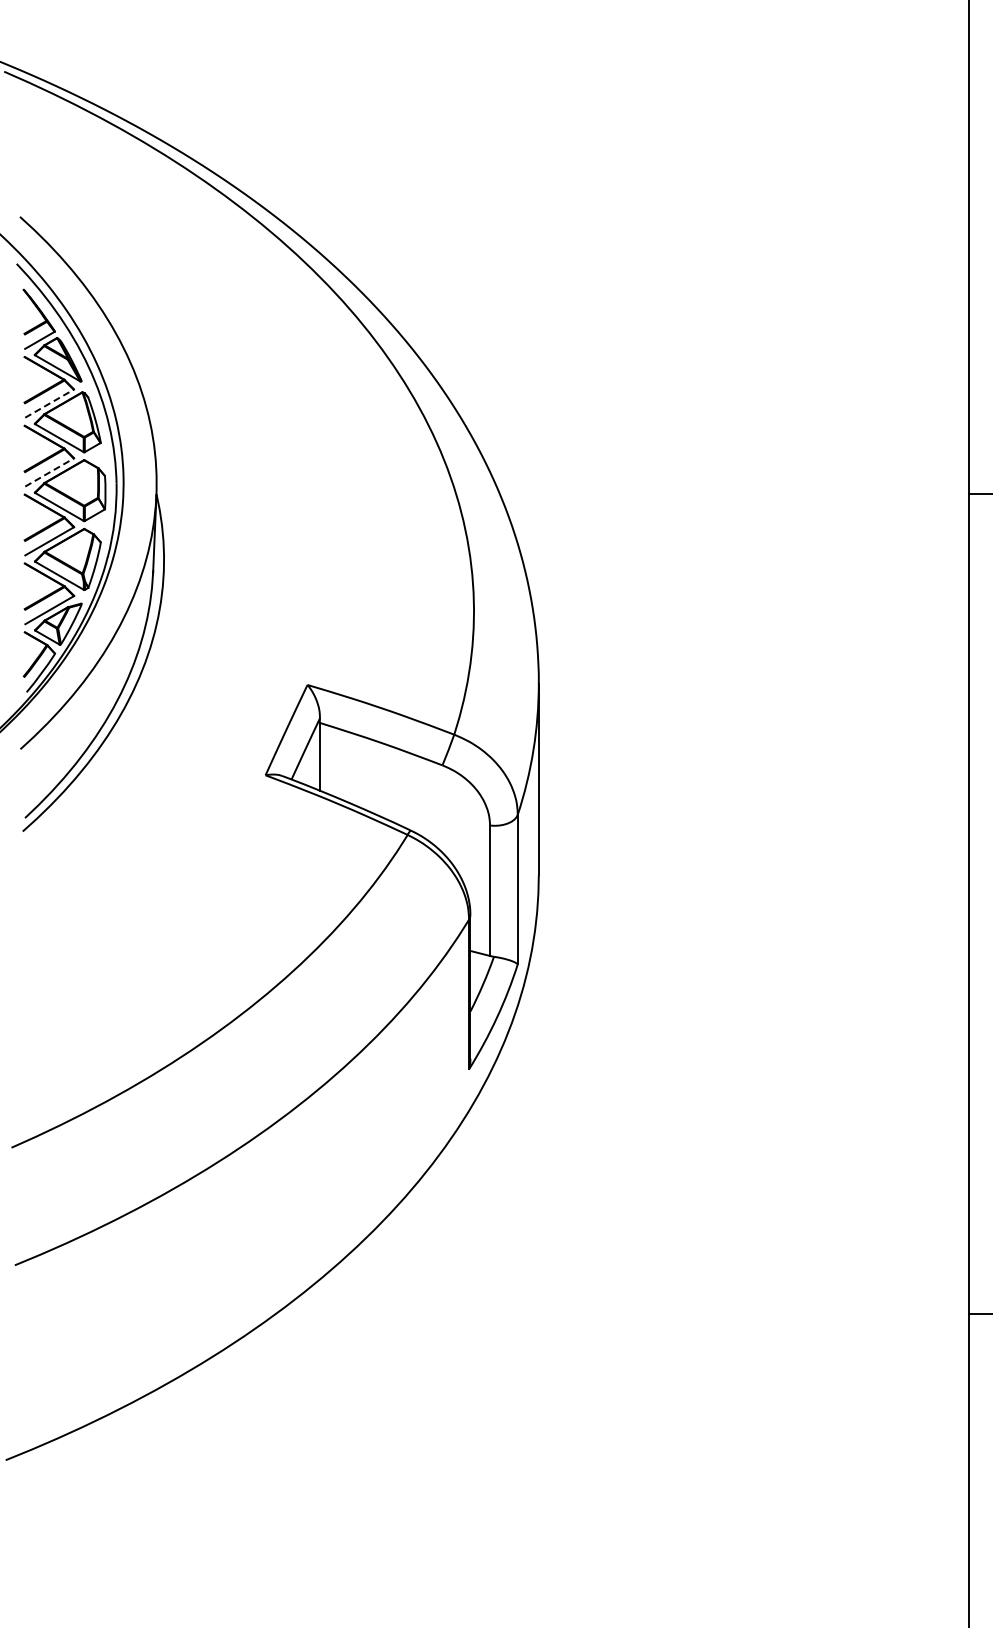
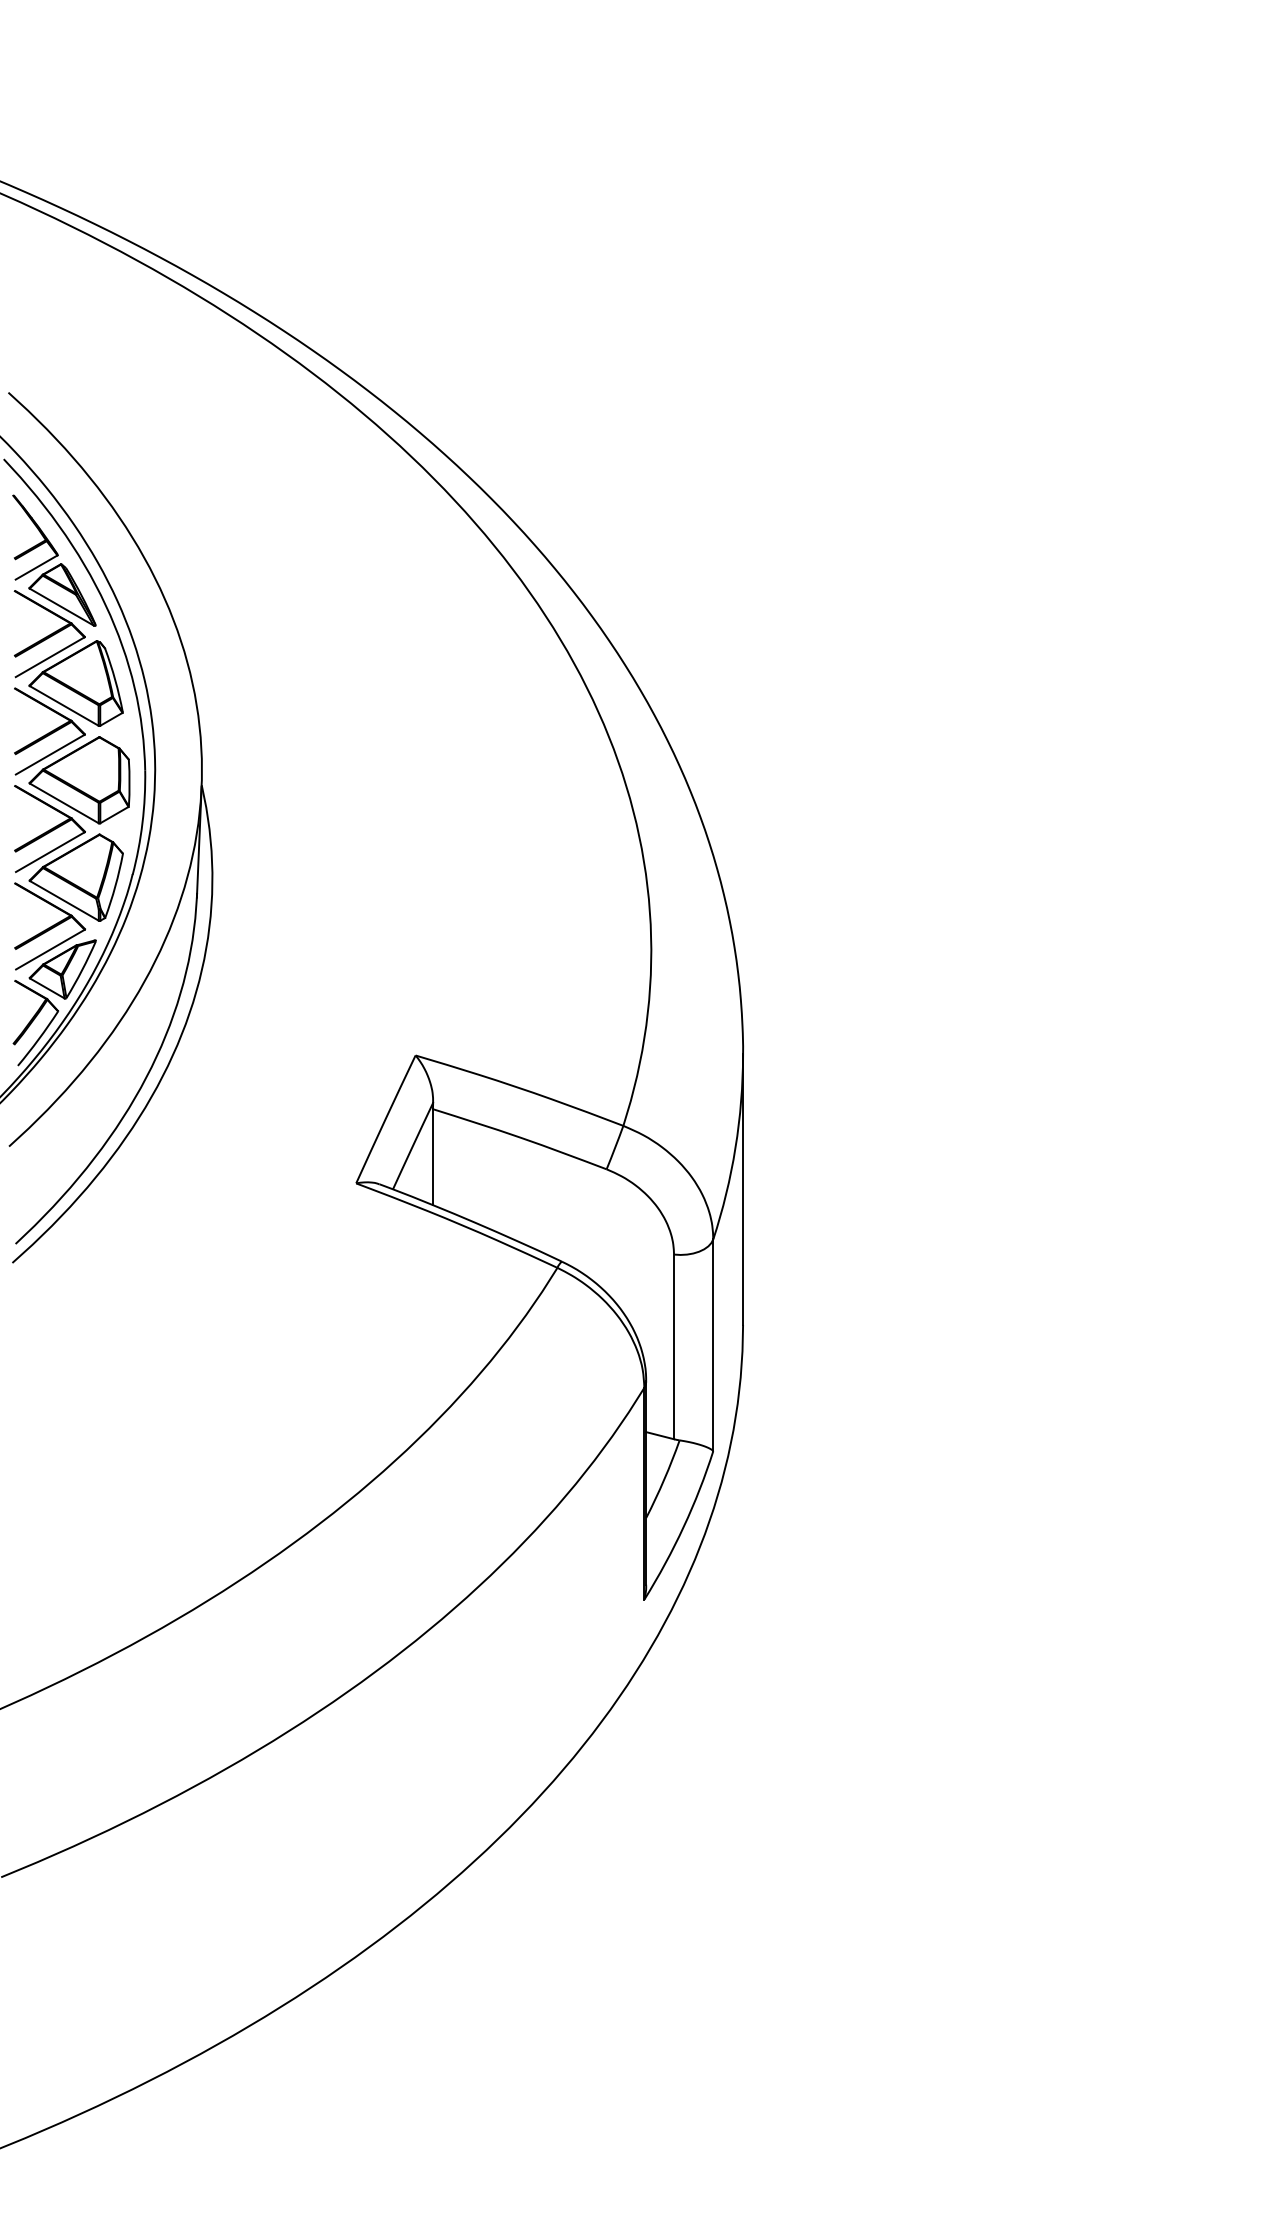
line: (49, 403) -> (50, 656), dashed -> solid
line: (49, 472) -> (50, 754), dashed -> solid

